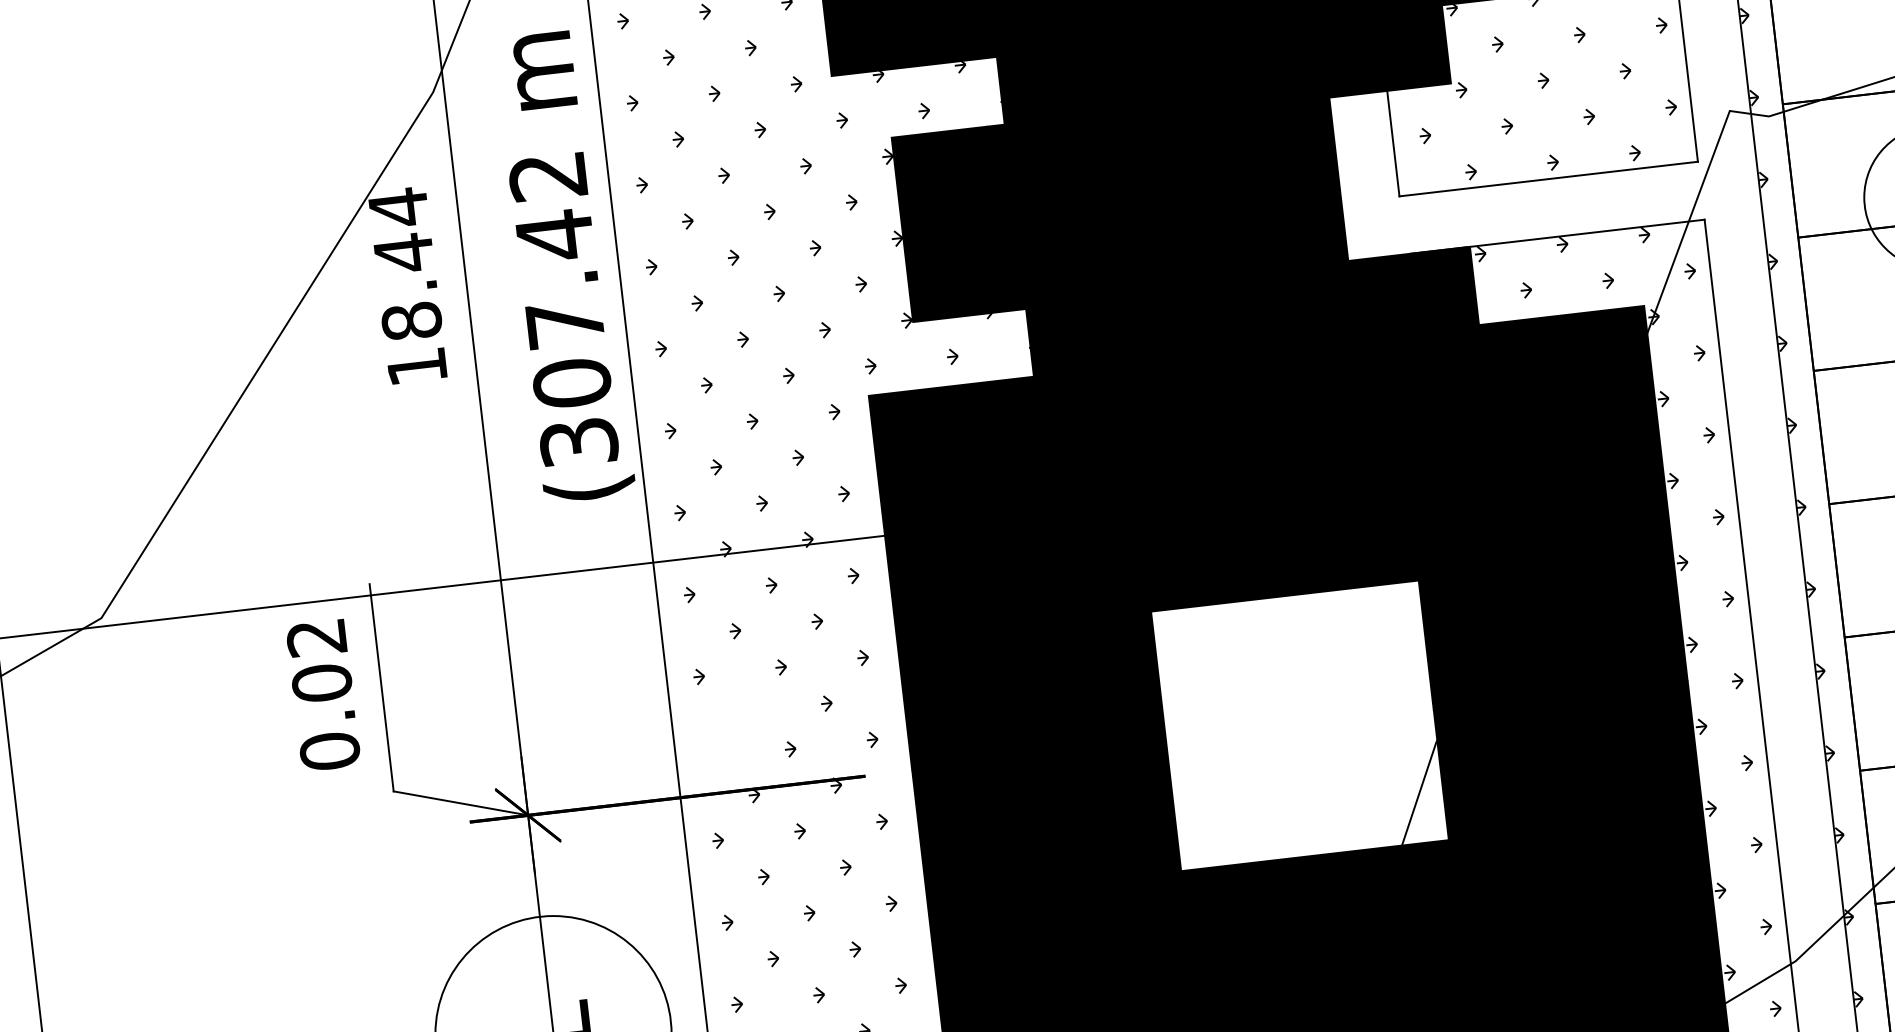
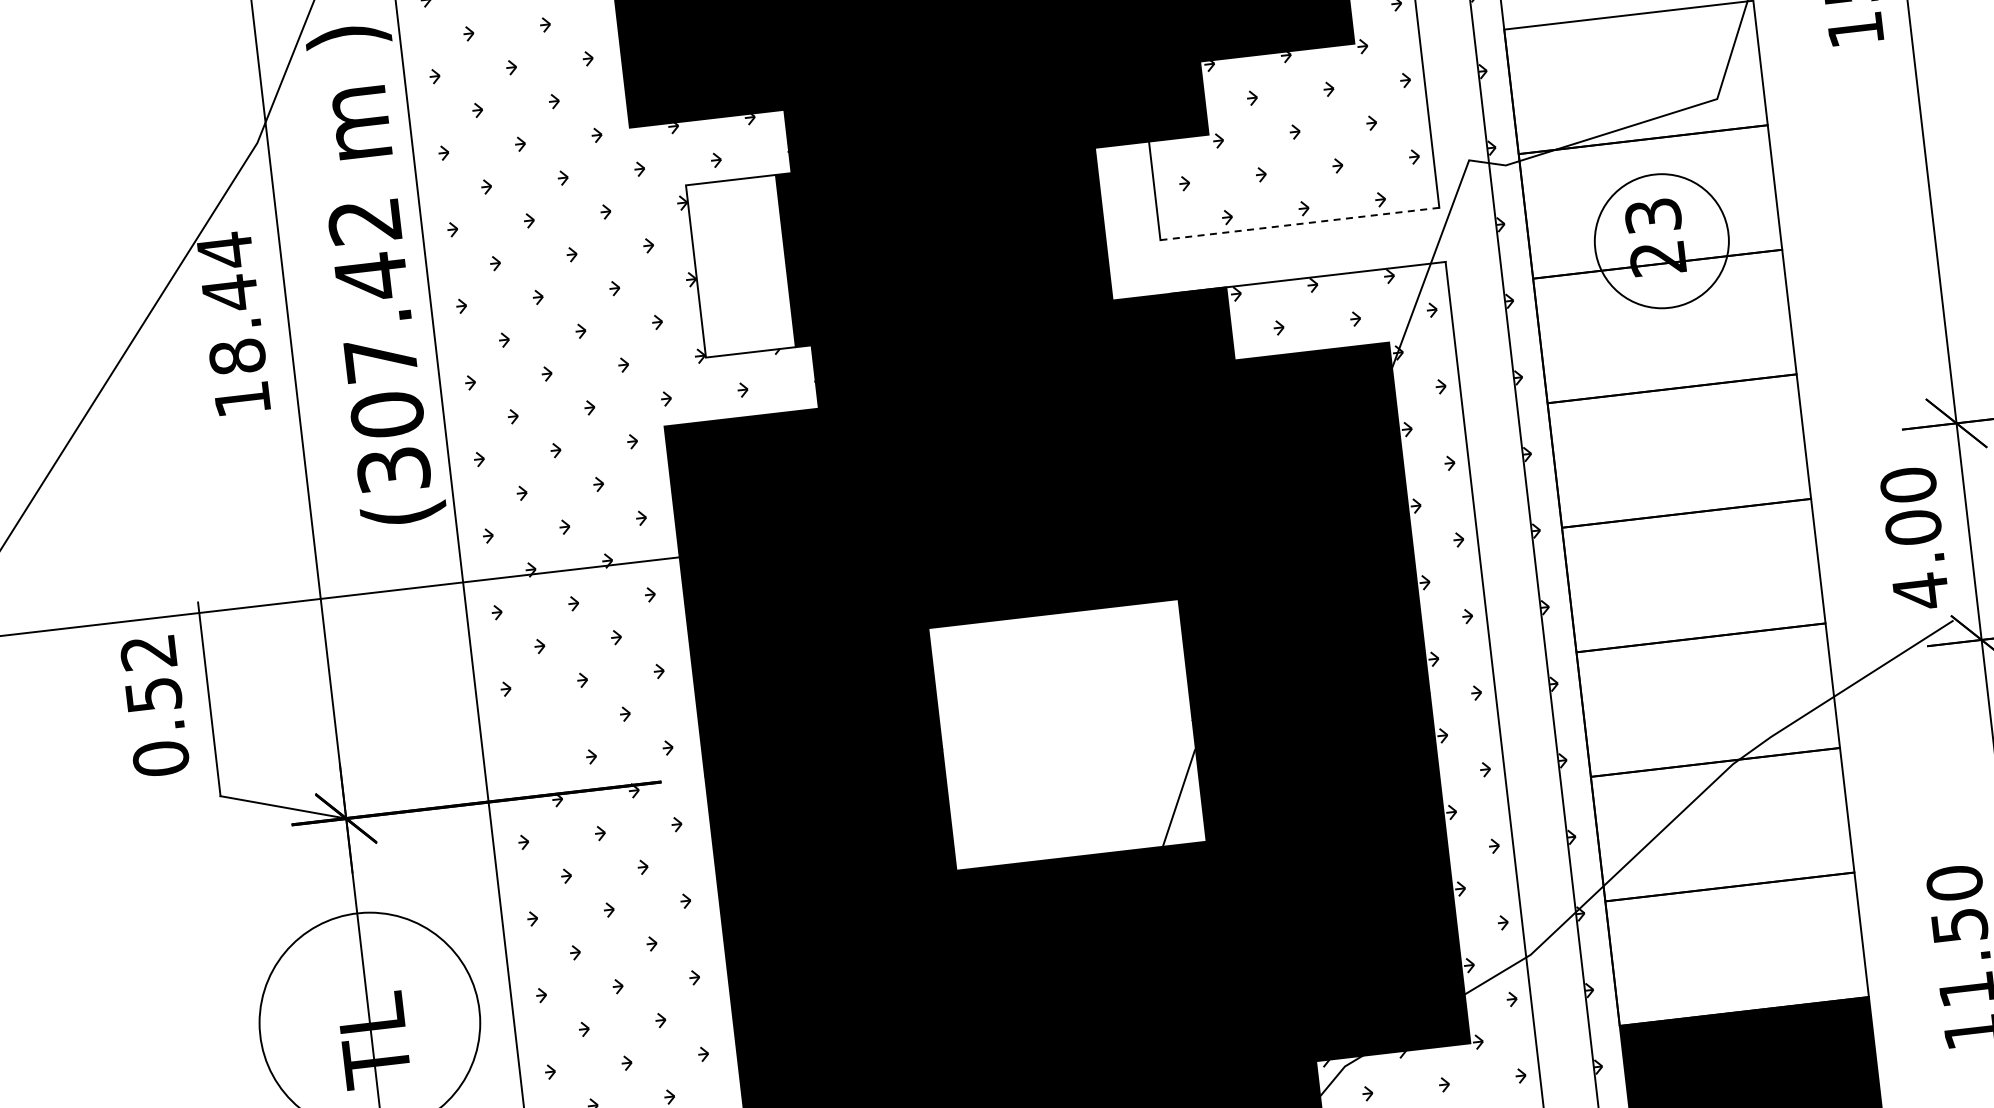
line: (1549, 178) -> (1300, 223), solid -> dashed
fill: (950, 223) -> (740, 265), removed
text: (321, 682) -> (153, 694), 0.02 -> 0.52

